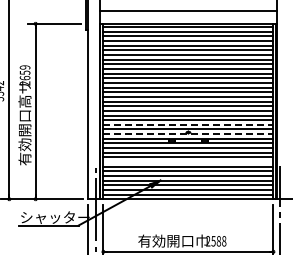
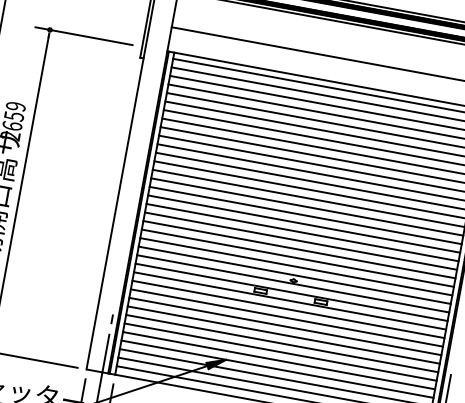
line: (188, 124) -> (296, 266), dashed -> solid
line: (188, 134) -> (293, 284), dashed -> solid
line: (188, 162) -> (283, 335), added

